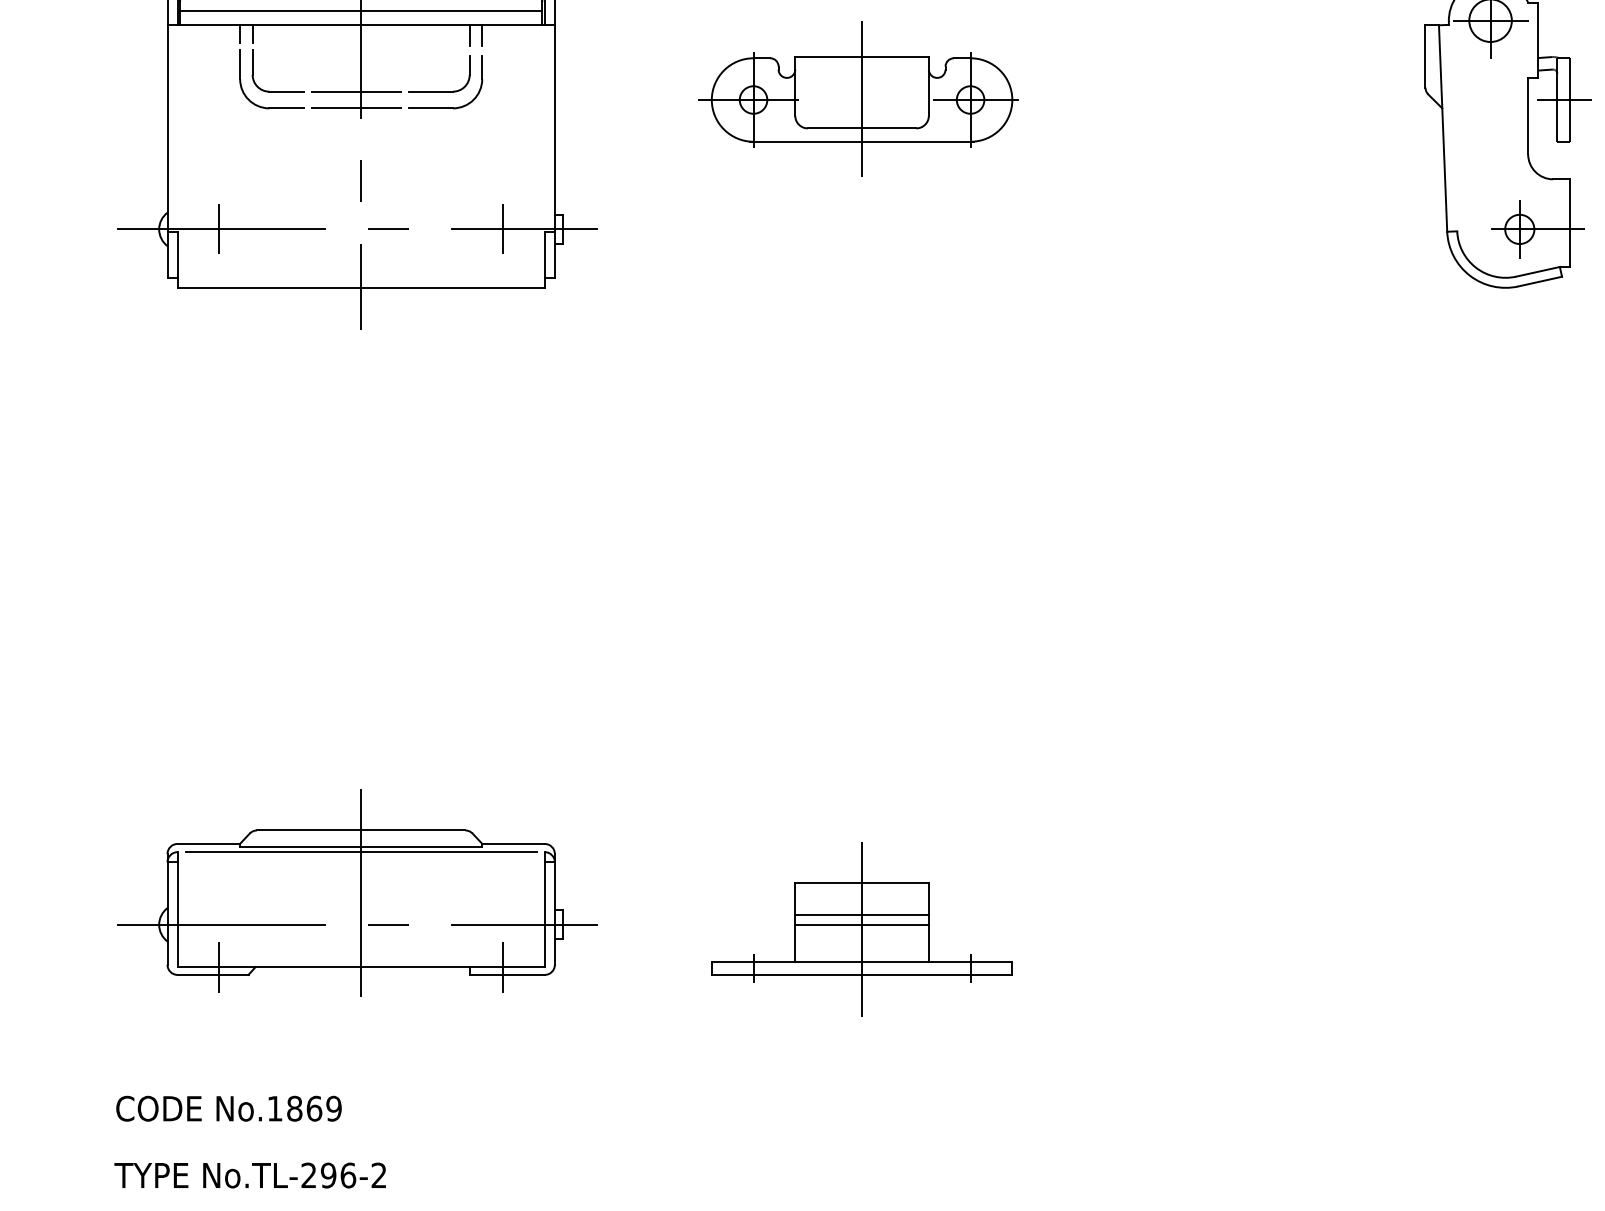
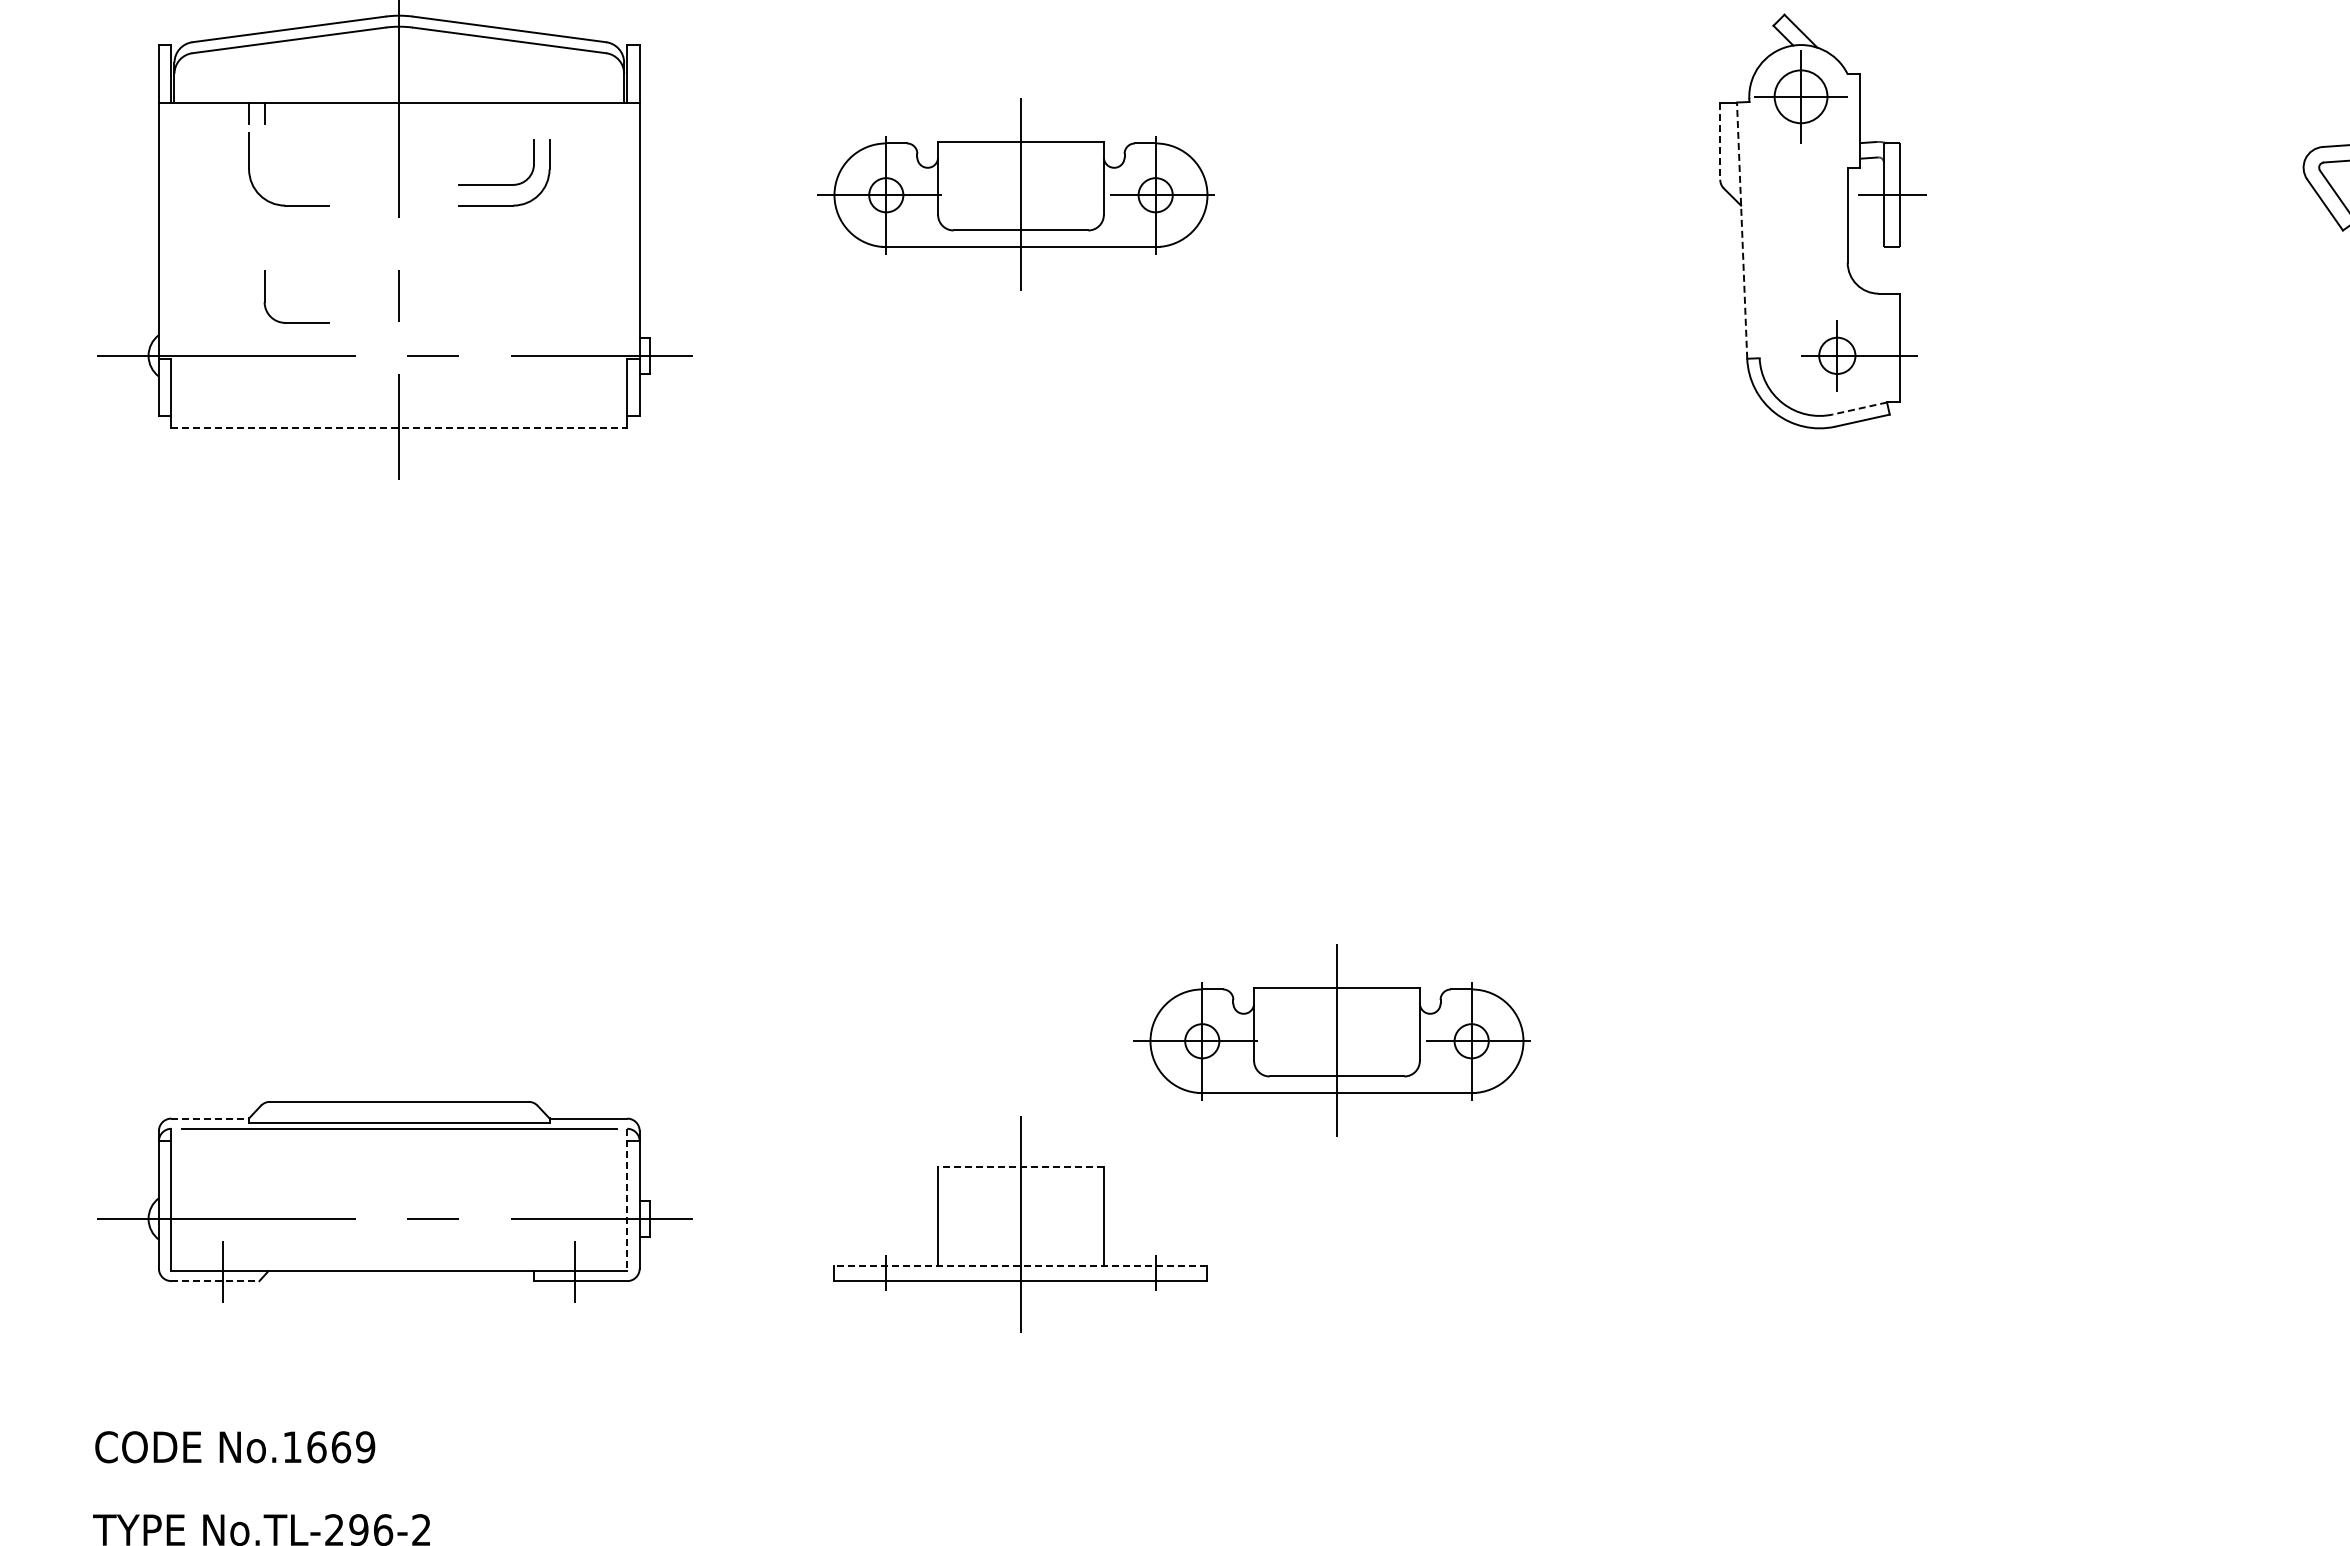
line: (361, 10) -> (399, 84), removed
line: (470, 35) -> (534, 115), removed
line: (482, 35) -> (549, 115), removed
line: (1425, 56) -> (1720, 141), solid -> dashed
part: (278, 91) -> (296, 322), moved
line: (356, 91) -> (393, 184), removed
line: (356, 108) -> (393, 205), removed
line: (1443, 128) -> (1742, 230), solid -> dashed
line: (219, 229) -> (223, 355), removed
line: (503, 229) -> (575, 355), removed
line: (1537, 271) -> (1859, 408), solid -> dashed
line: (361, 287) -> (399, 428), solid -> dashed
part: (1112, 781) -> (1331, 1040), added
line: (209, 843) -> (210, 1118), solid -> dashed
line: (861, 883) -> (1020, 1167), solid -> dashed
line: (361, 902) -> (399, 1191), removed
line: (545, 909) -> (627, 1200), solid -> dashed
line: (861, 914) -> (1020, 1206), removed
line: (861, 925) -> (1020, 1219), removed
line: (861, 962) -> (1020, 1265), solid -> dashed
line: (213, 975) -> (215, 1281), solid -> dashed
text: (294, 1108) -> (316, 1447), No.1869 -> No.1669

